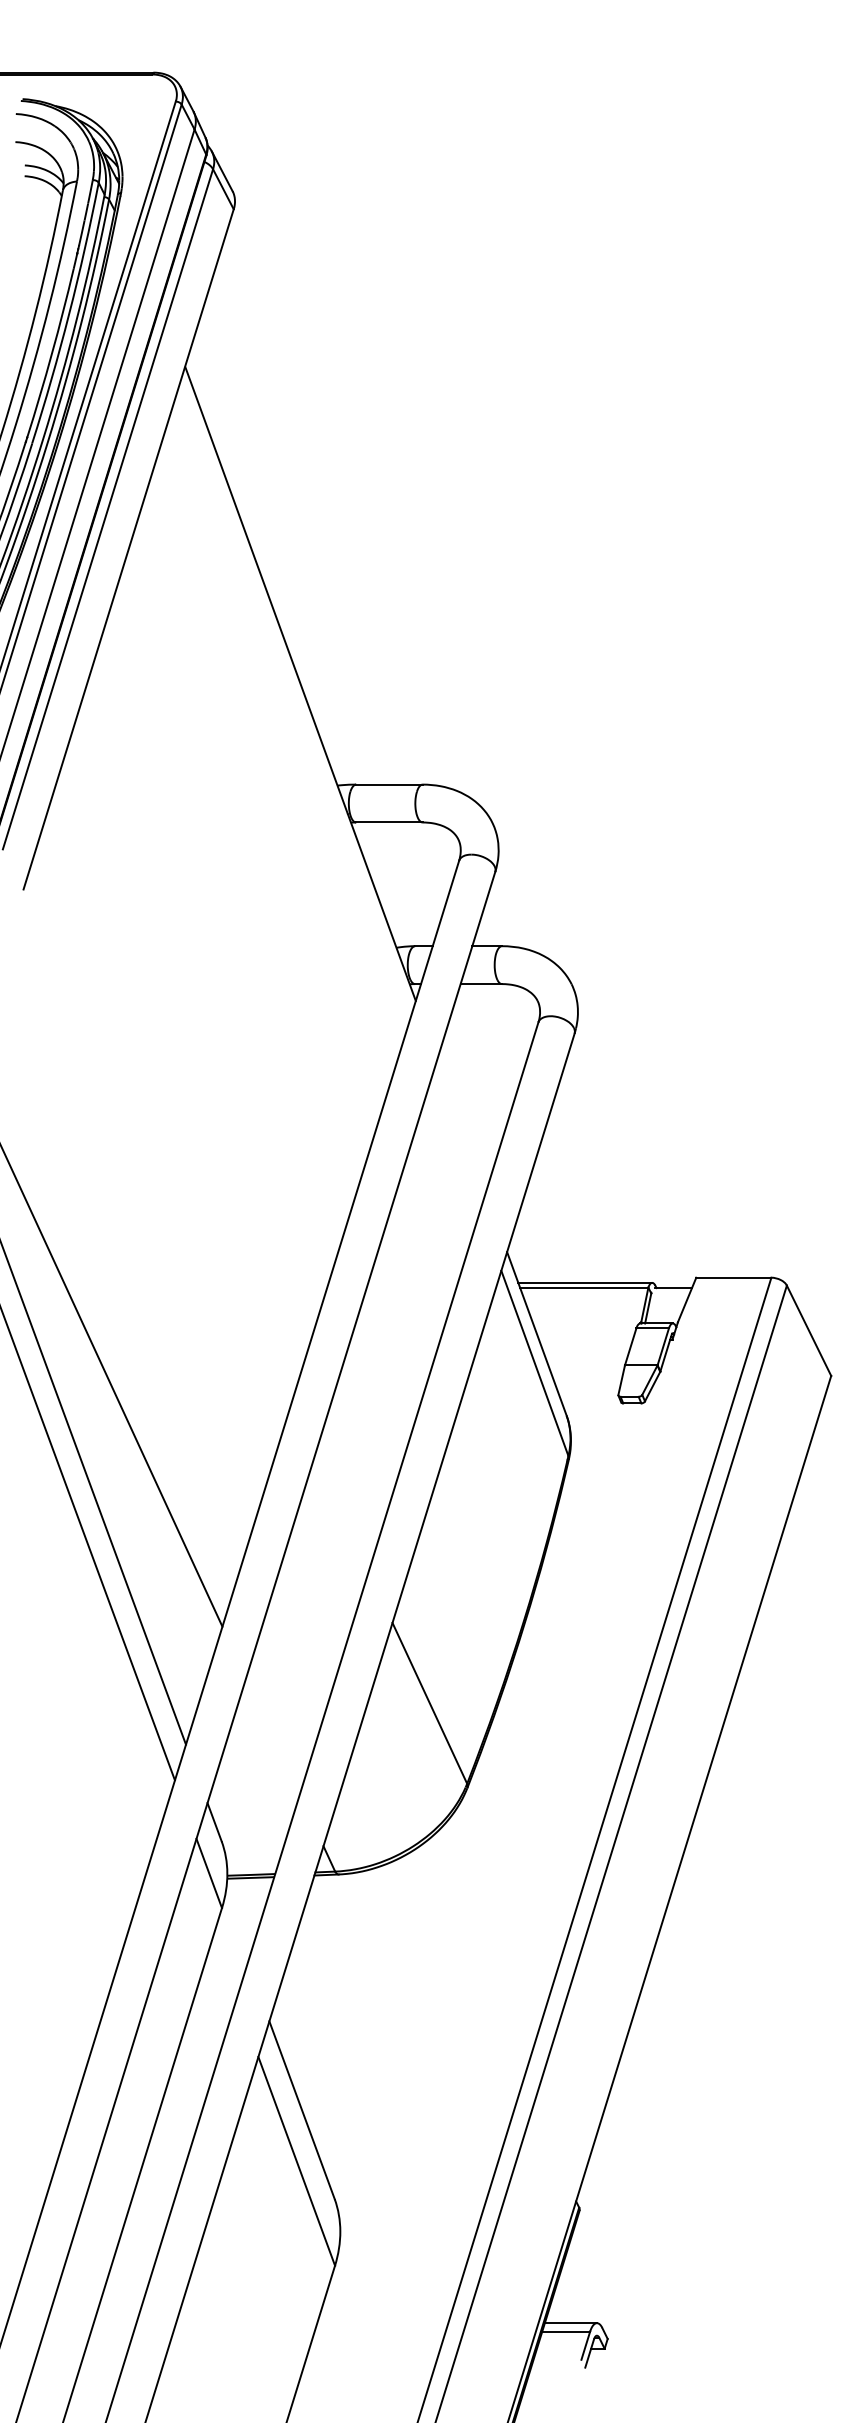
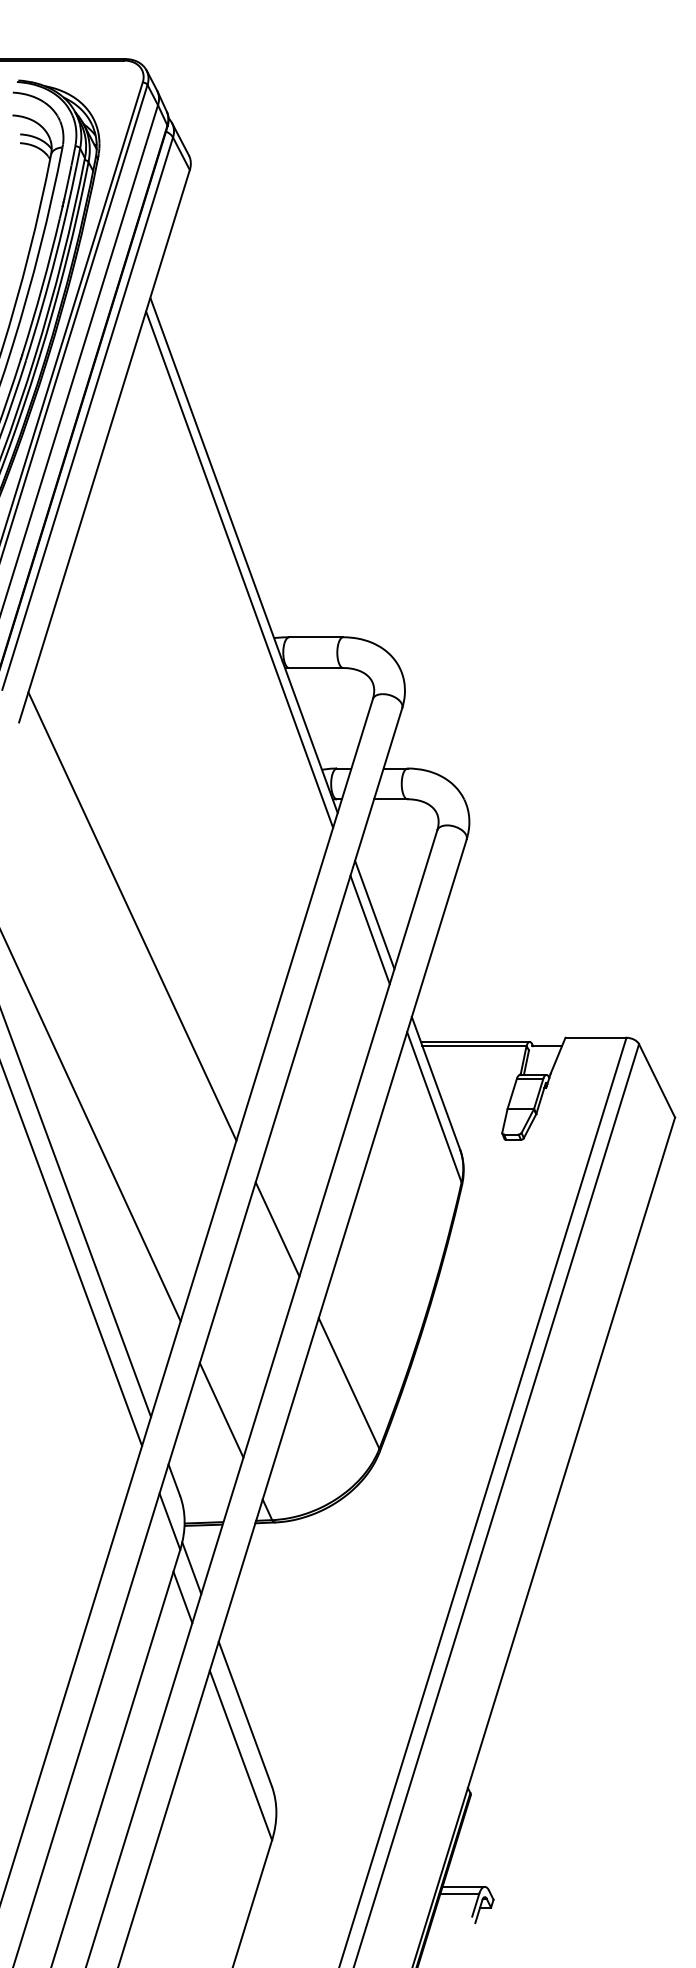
line: (294, 701) -> (239, 569), added
line: (461, 1126) -> (374, 914), added
line: (163, 1128) -> (132, 916), added
line: (455, 1144) -> (369, 929), added
line: (341, 1513) -> (277, 1229), added
line: (272, 1736) -> (221, 1410), added
line: (235, 1930) -> (191, 1567), added
line: (224, 1966) -> (182, 1597), added

